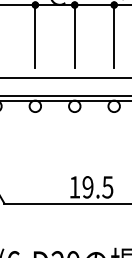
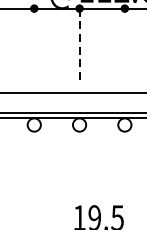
line: (35, 36) -> (34, 44), removed
line: (74, 36) -> (79, 44), solid -> dashed
line: (114, 36) -> (125, 44), removed

